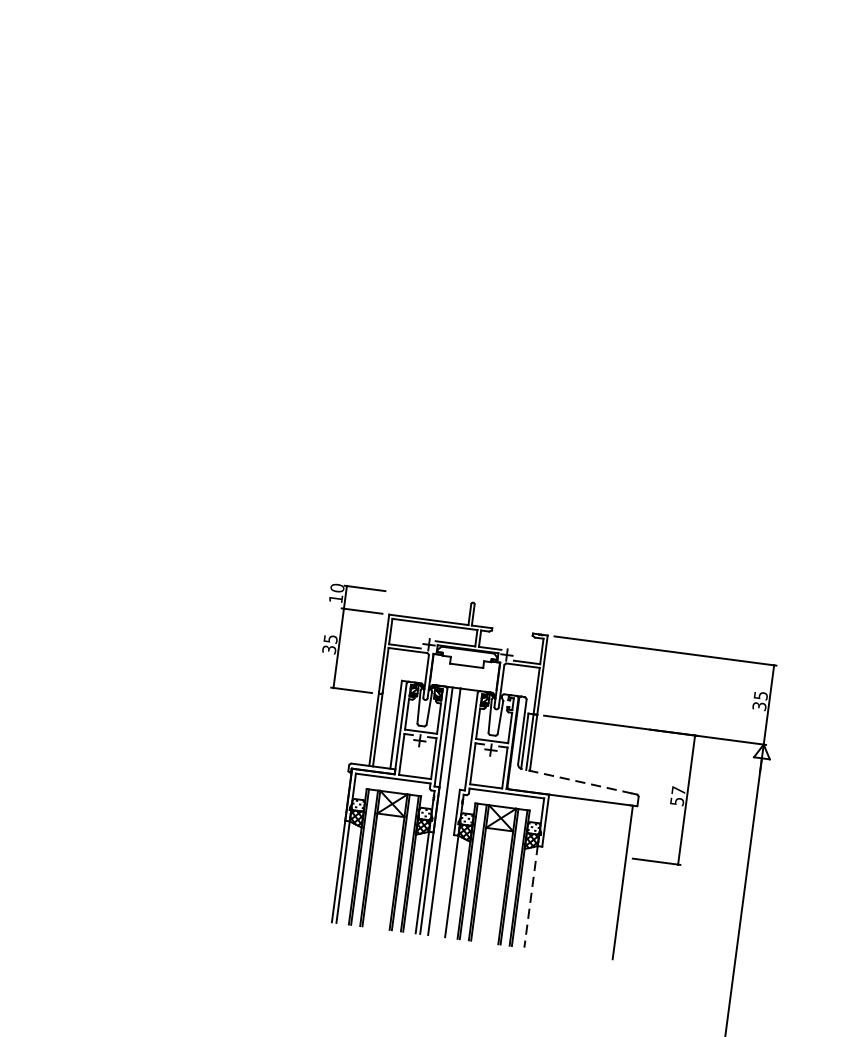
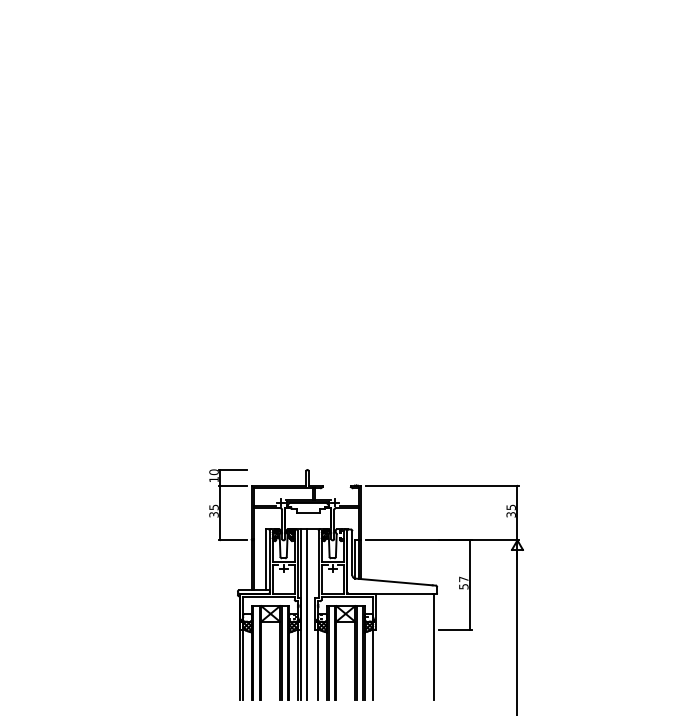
line: (576, 780) -> (393, 581), dashed -> solid
line: (531, 896) -> (373, 664), dashed -> solid

